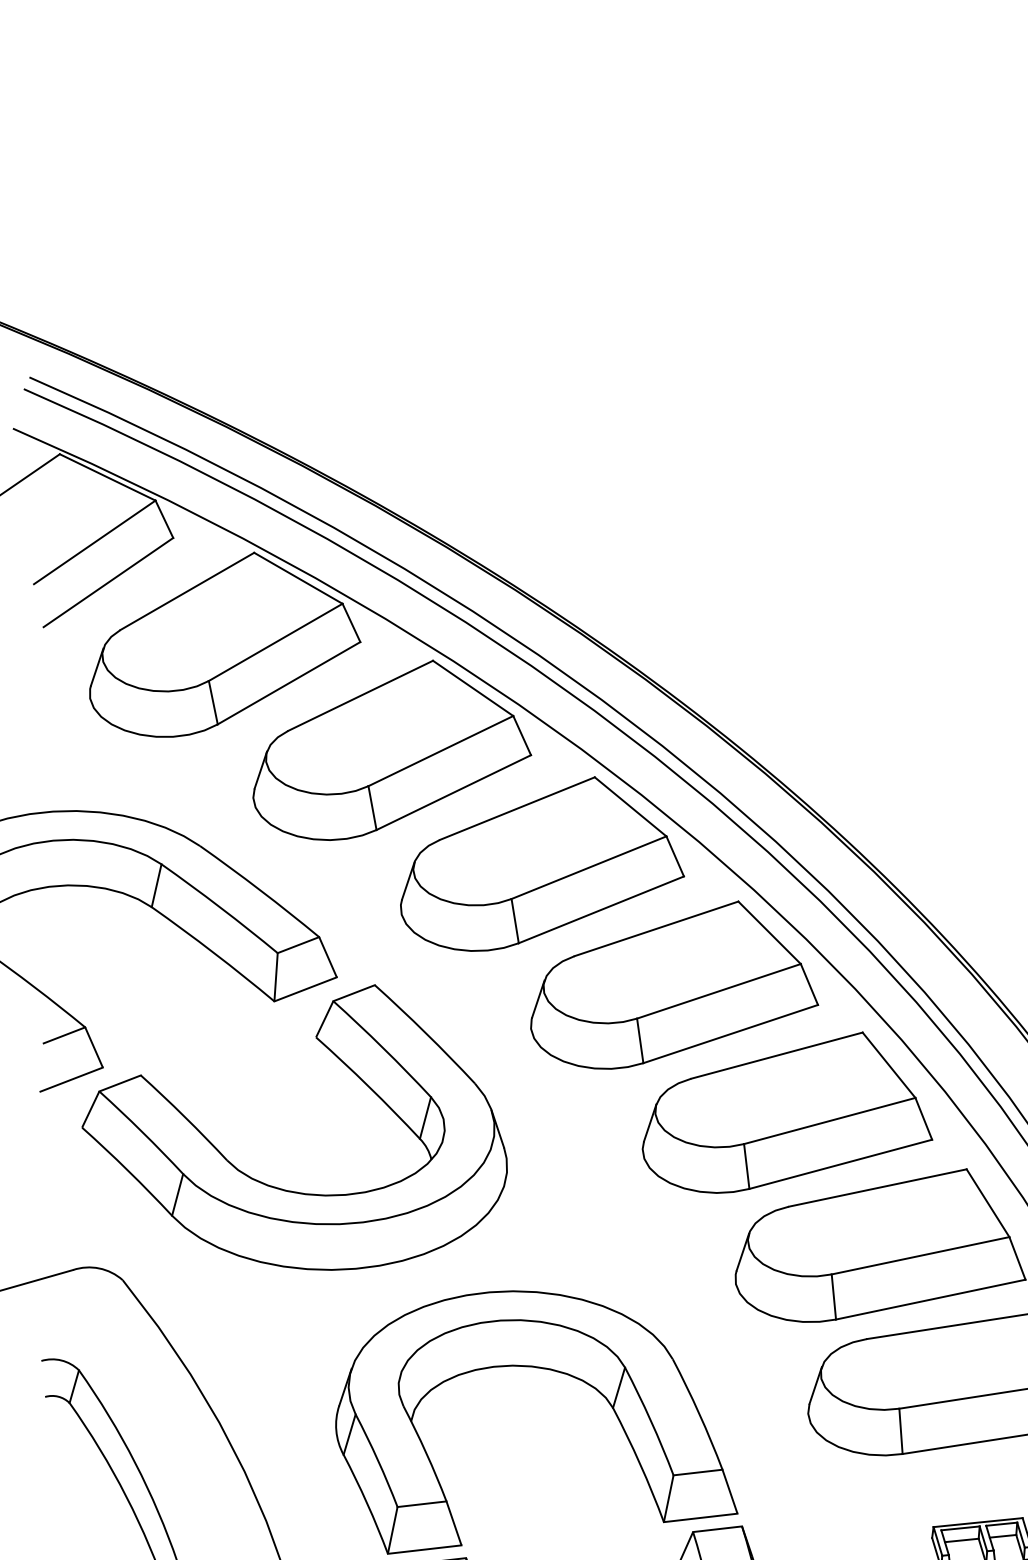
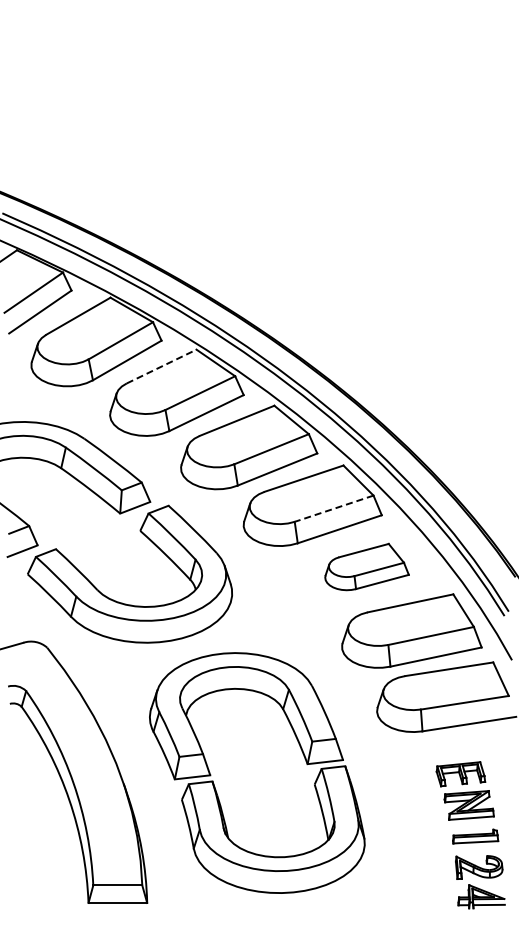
line: (360, 695) -> (161, 366), solid -> dashed
line: (719, 990) -> (334, 508), solid -> dashed
part: (786, 1111) -> (366, 566), size x0.6

